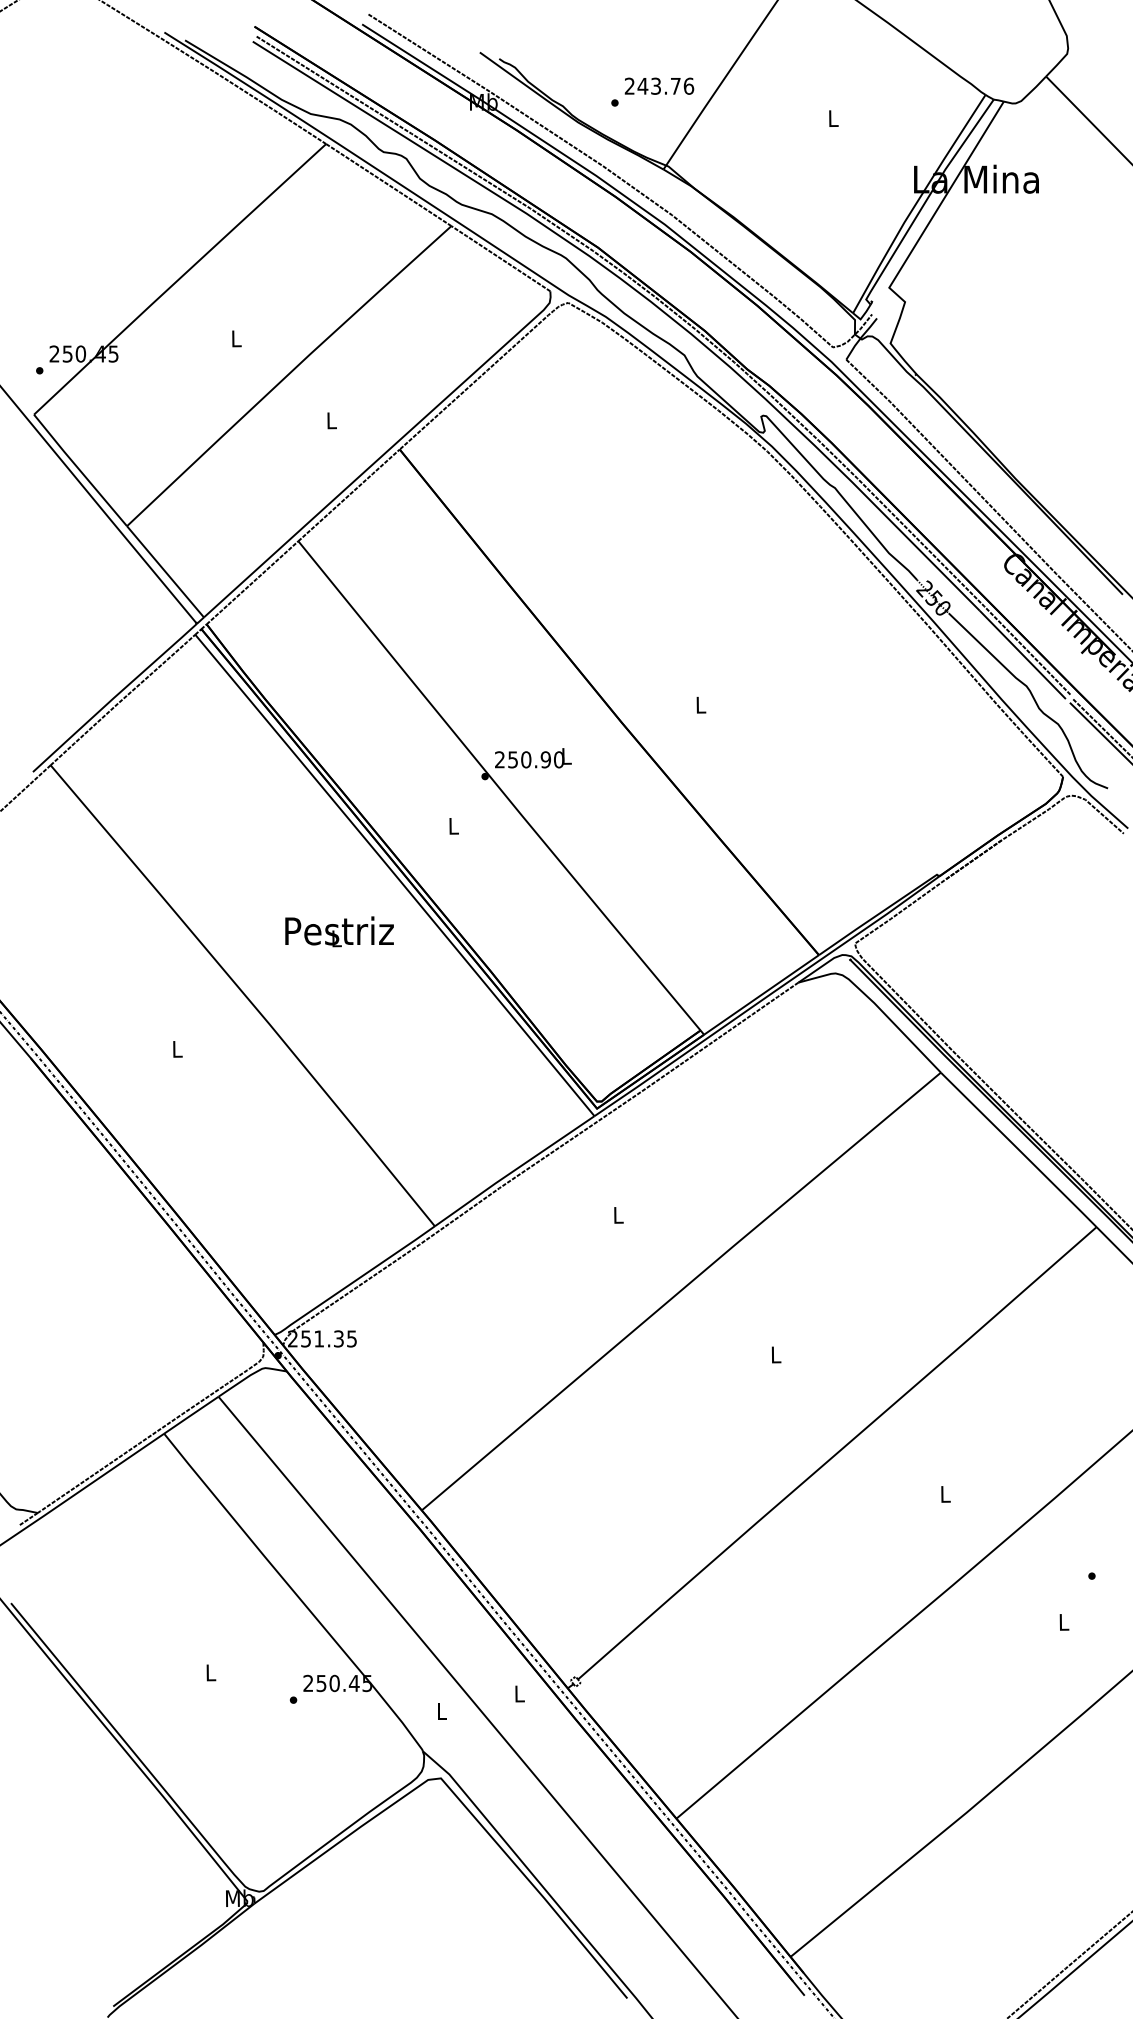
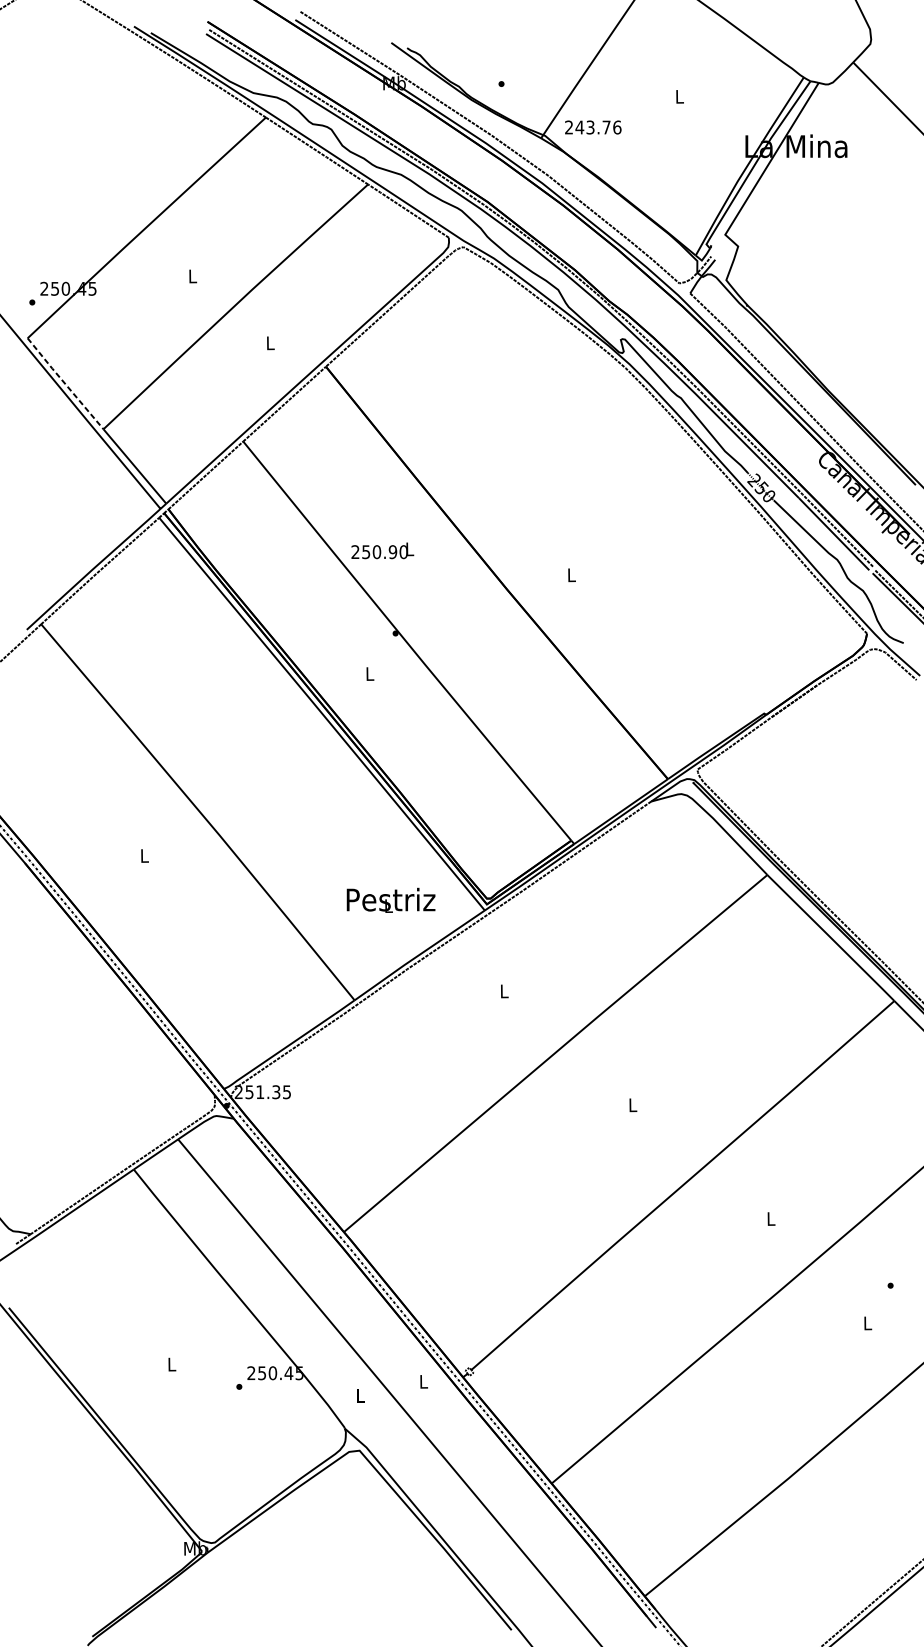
text: (659, 85) -> (593, 126), moved
line: (80, 470) -> (65, 383), solid -> dashed
text: (533, 758) -> (382, 551), moved
text: (339, 931) -> (391, 900), moved

